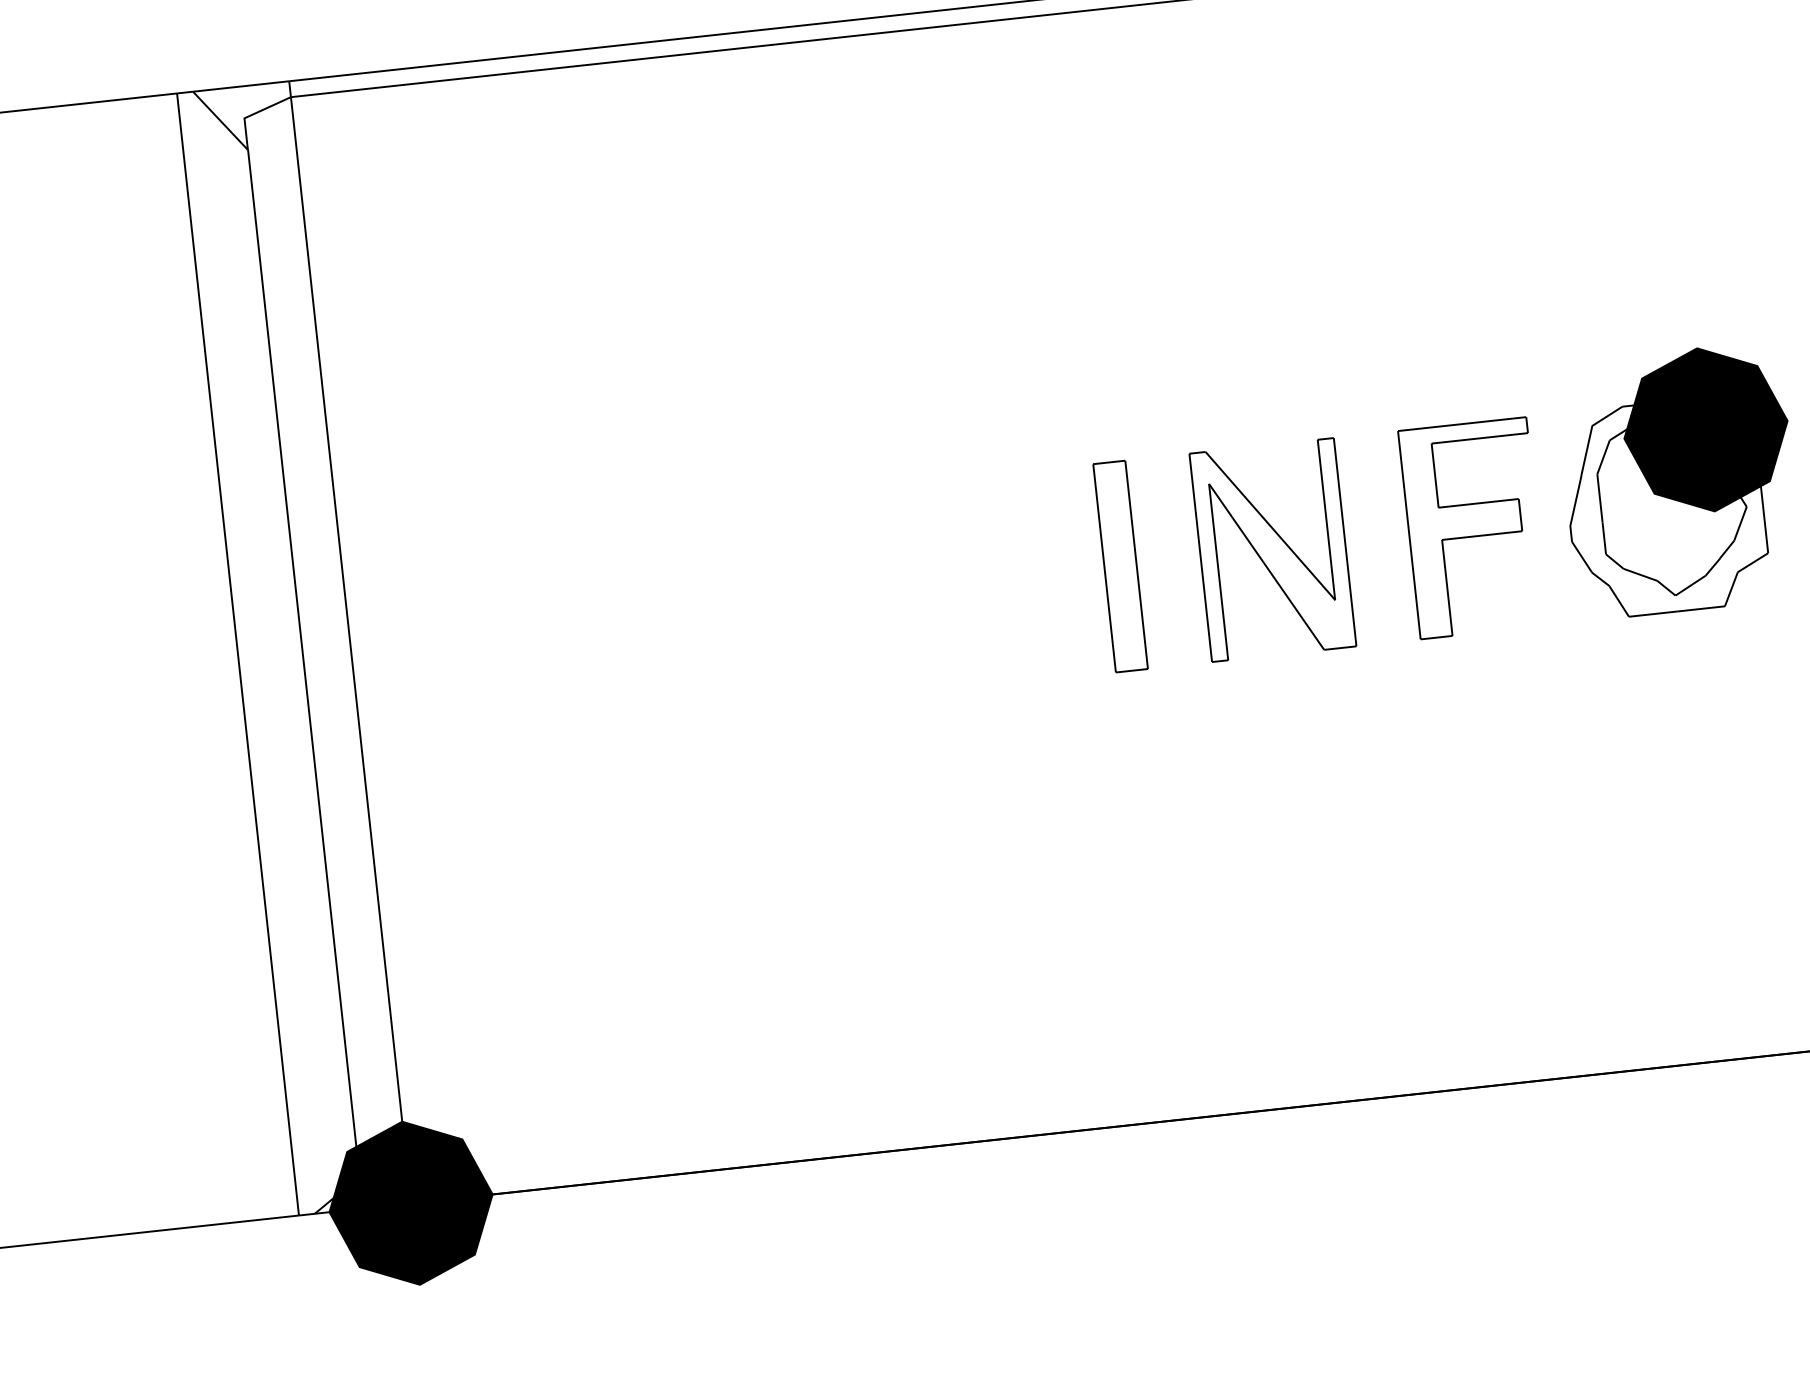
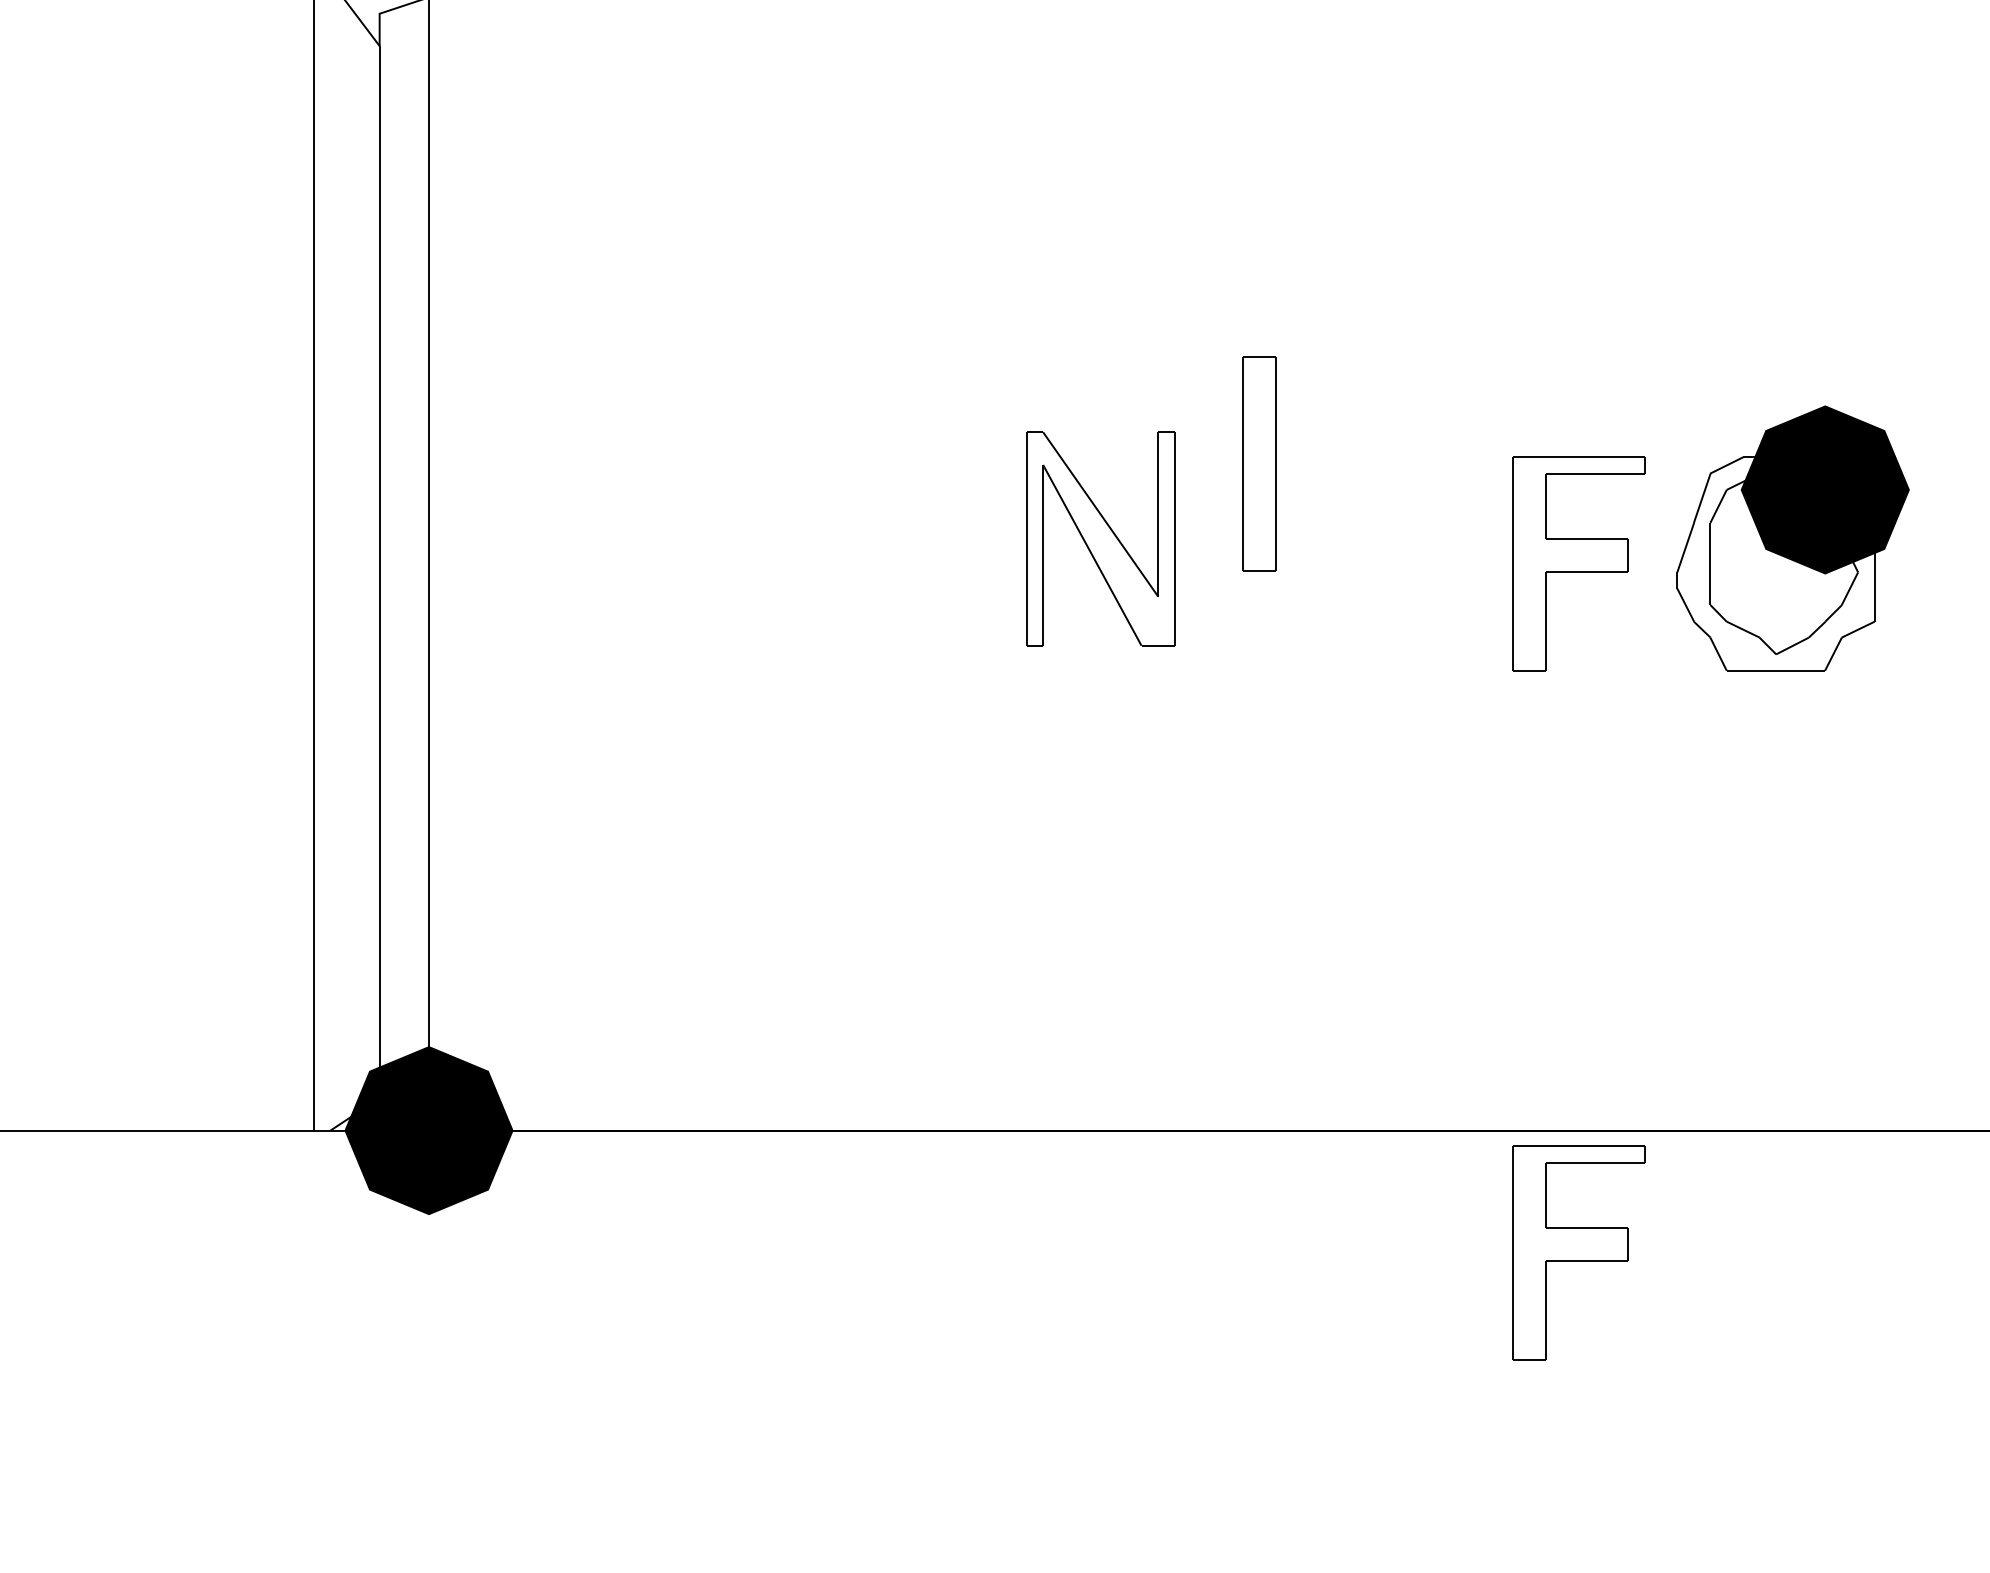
part: (1272, 549) -> (1100, 538), moved
part: (1120, 566) -> (1259, 463), moved
part: (1545, 1200) -> (1578, 1252), added

